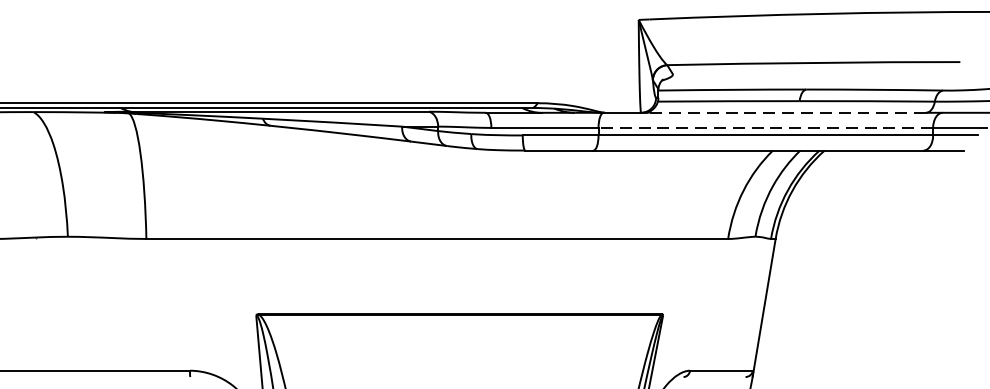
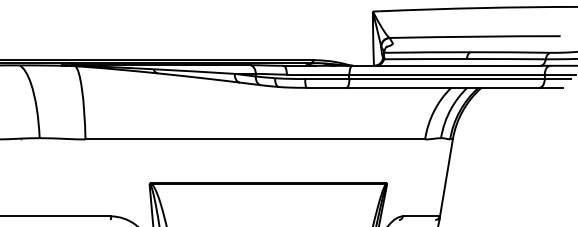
line: (787, 112) -> (459, 65), dashed -> solid
line: (766, 127) -> (447, 74), dashed -> solid

